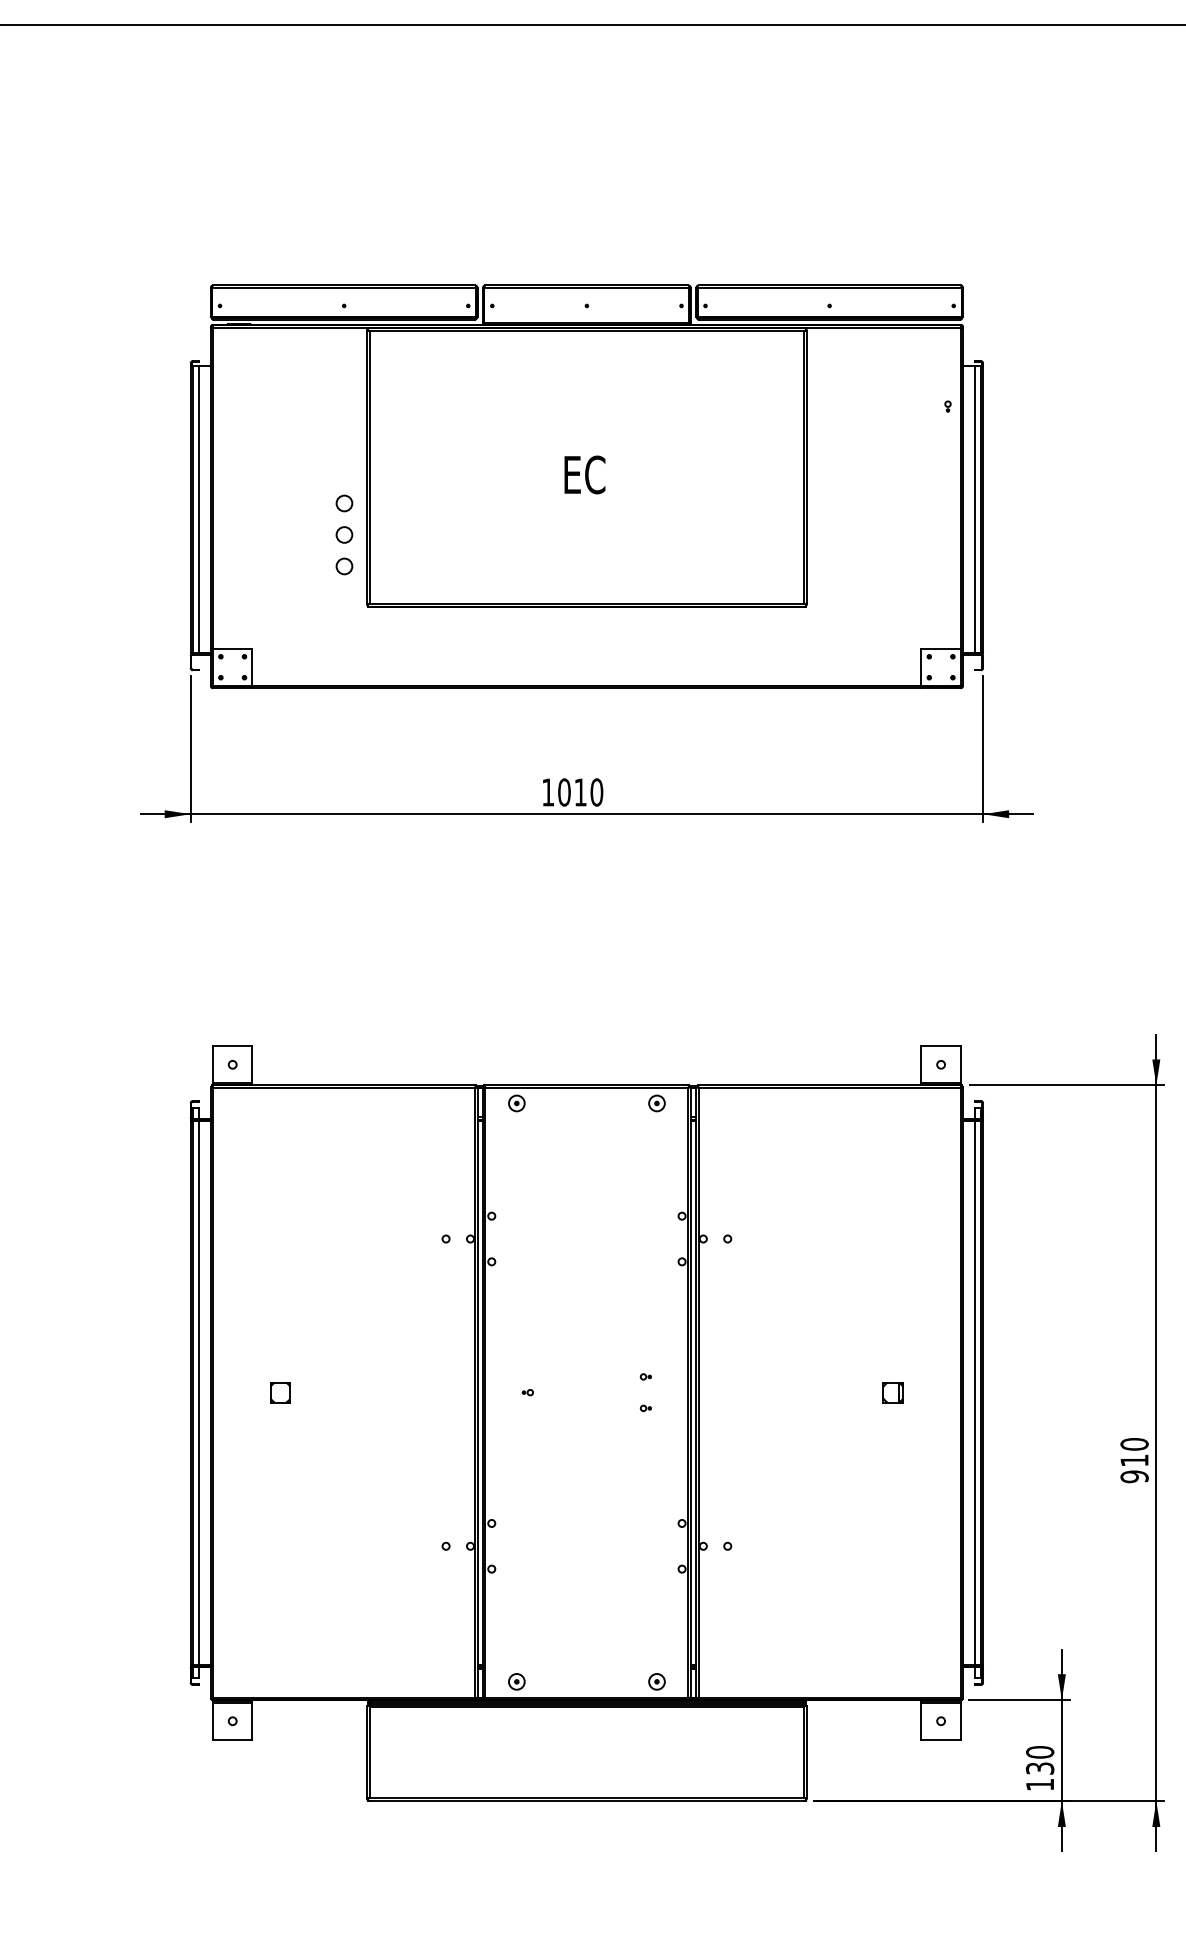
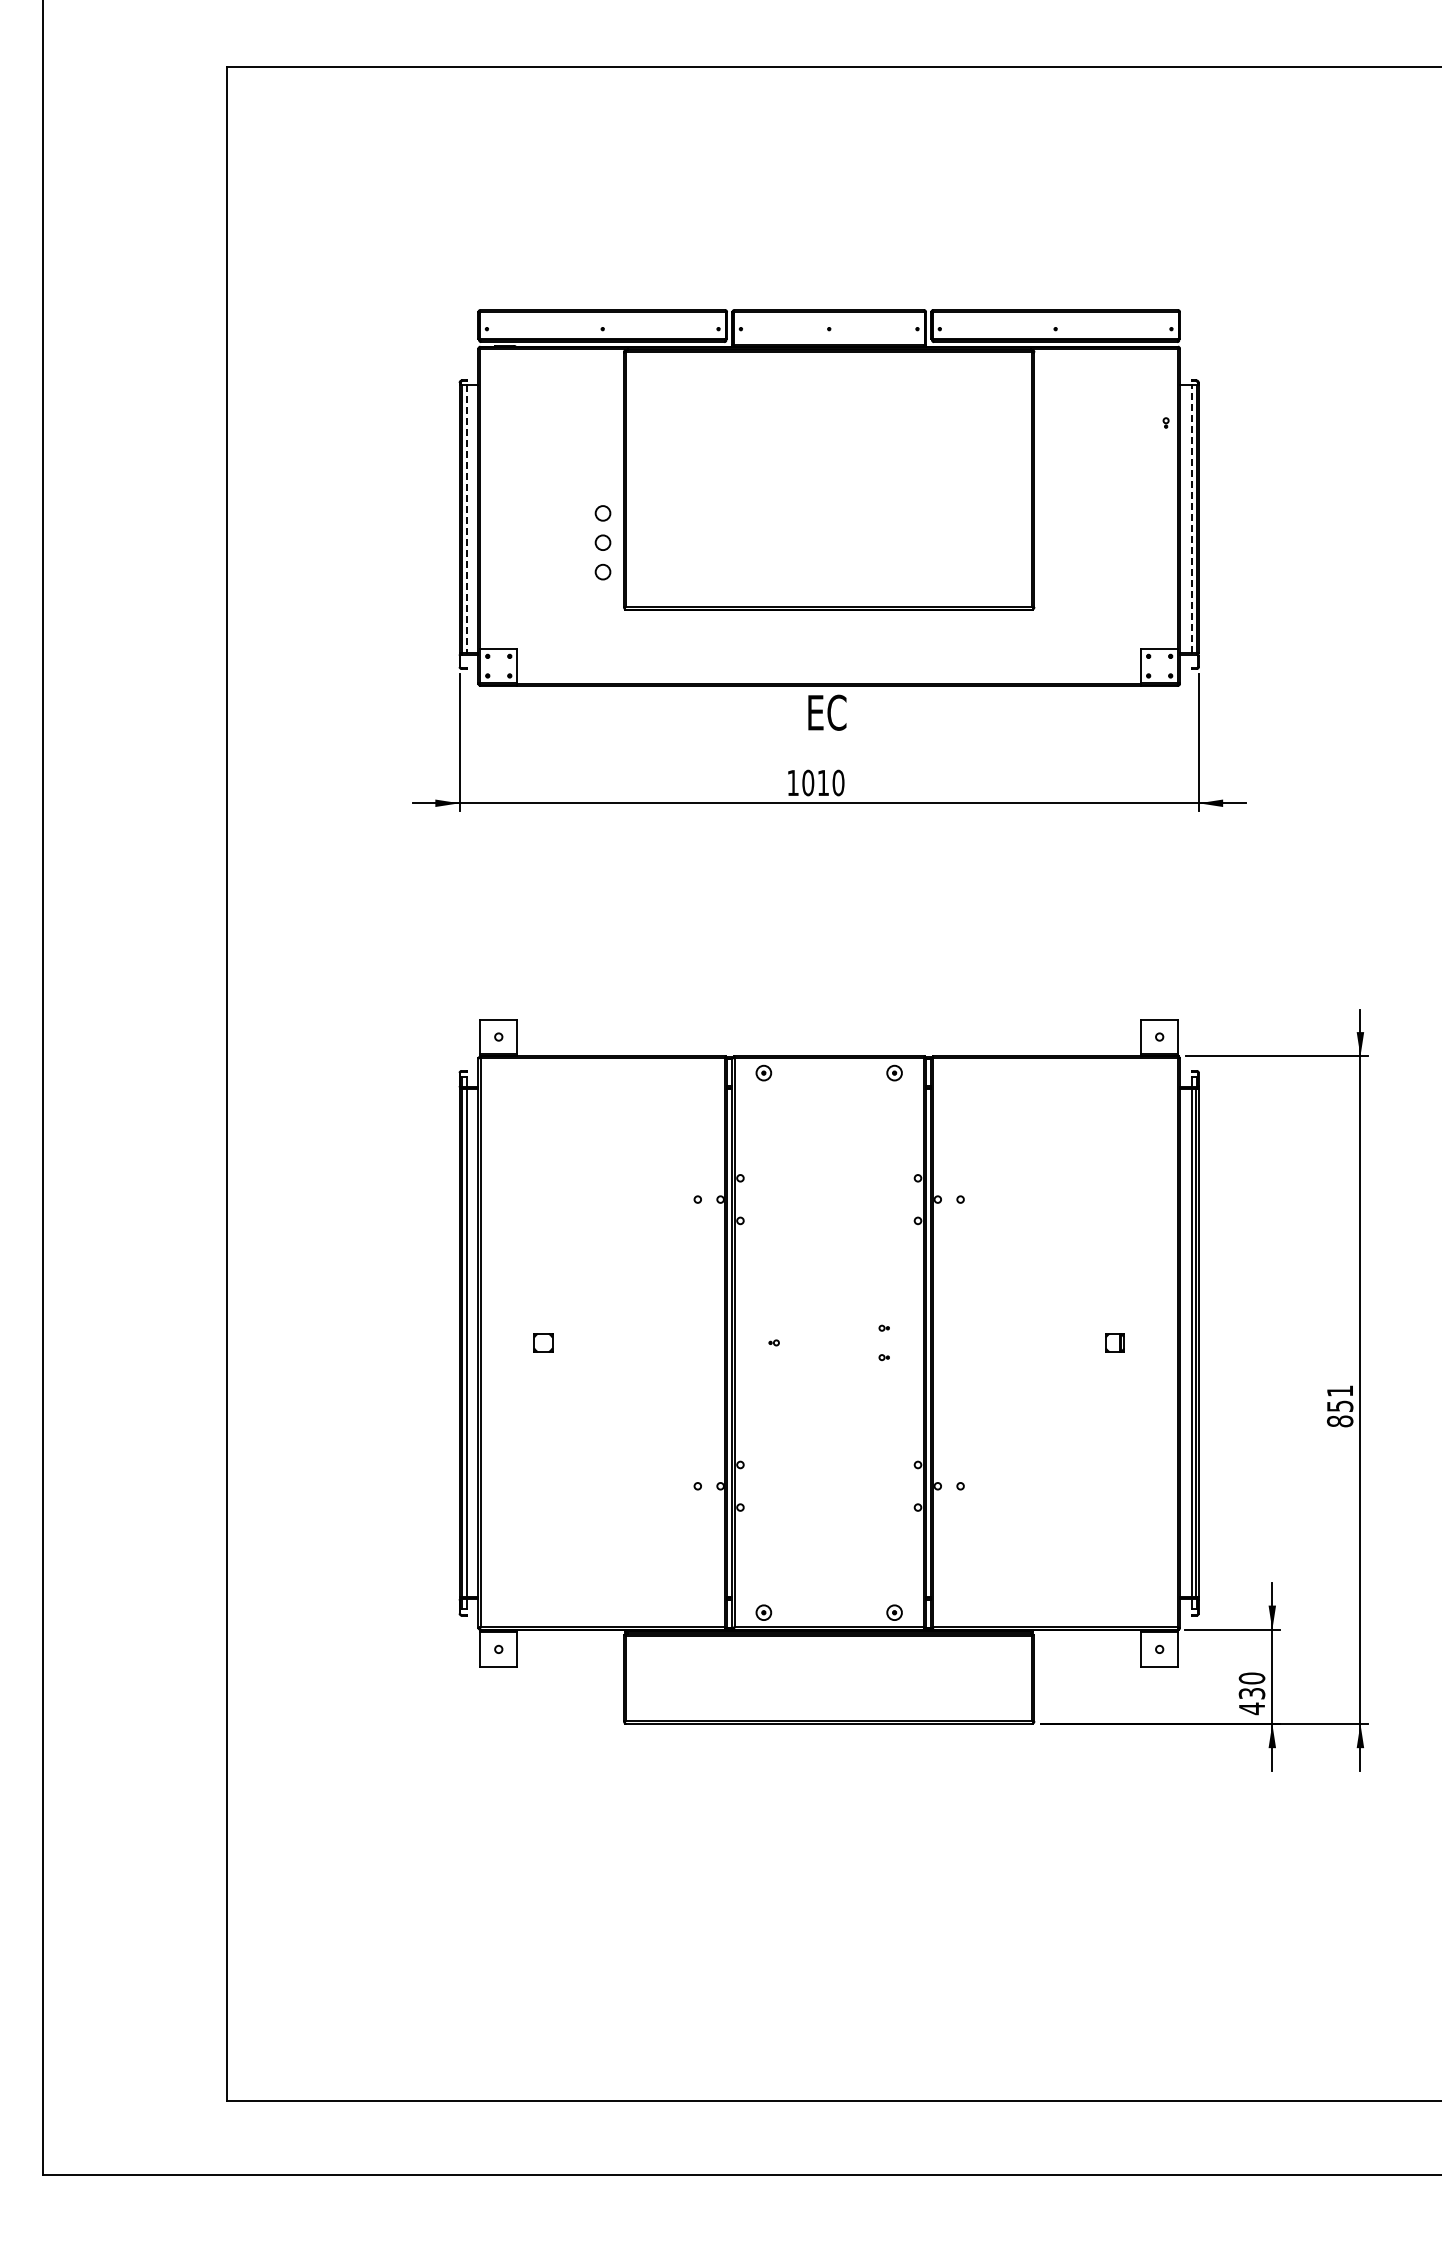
text: (585, 474) -> (827, 712), moved
line: (198, 510) -> (466, 519), solid -> dashed
line: (975, 510) -> (1191, 519), solid -> dashed
text: (1134, 1460) -> (1340, 1406), 910 -> 851
text: (1039, 1784) -> (1251, 1708), 130 -> 430

